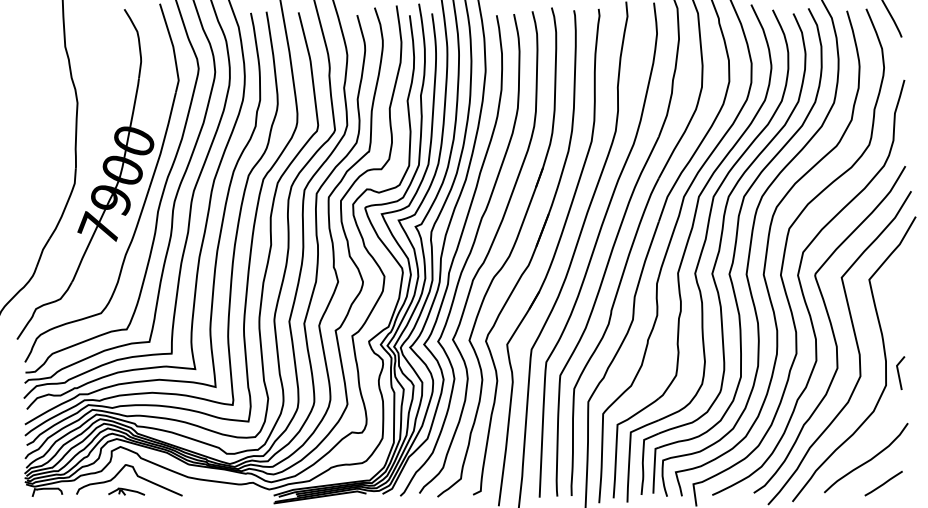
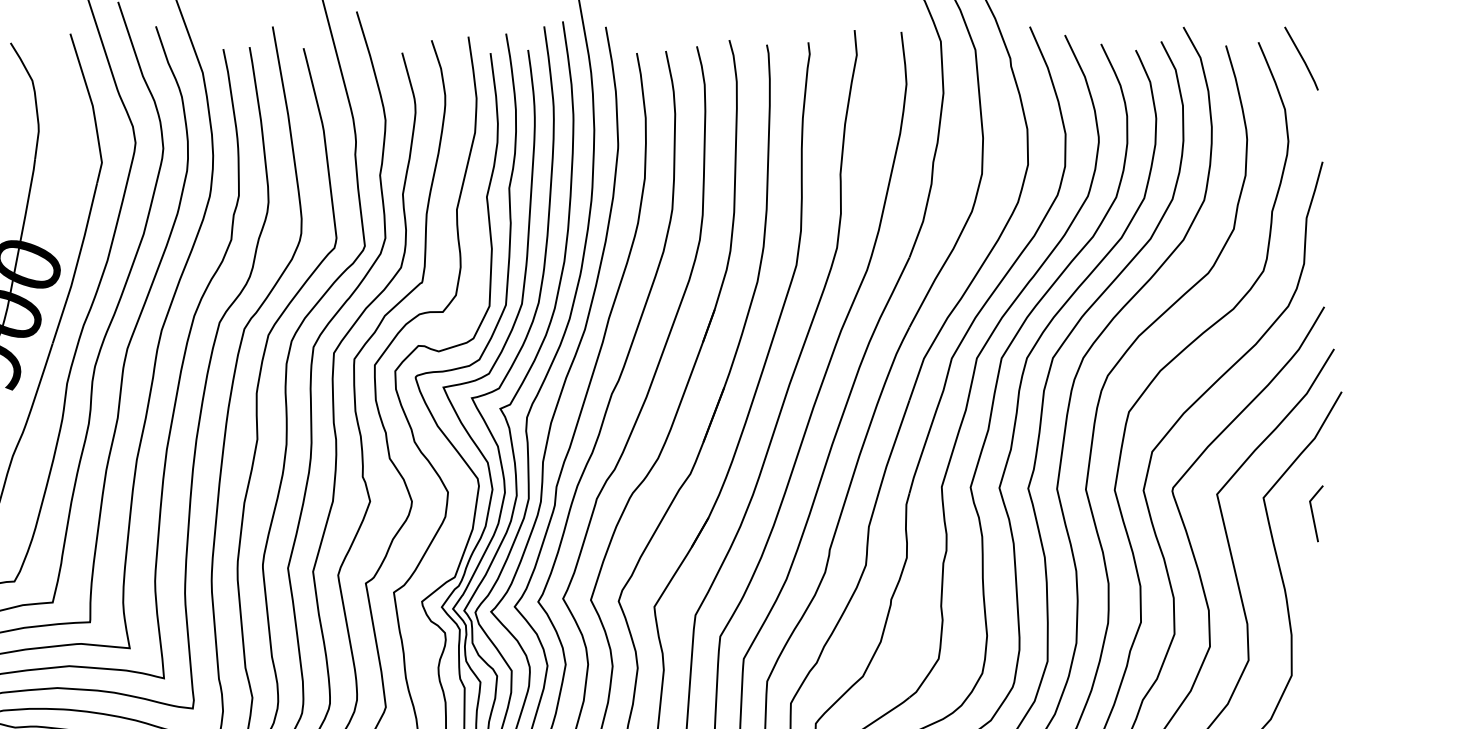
line: (899, 373) -> (1314, 514), moved

